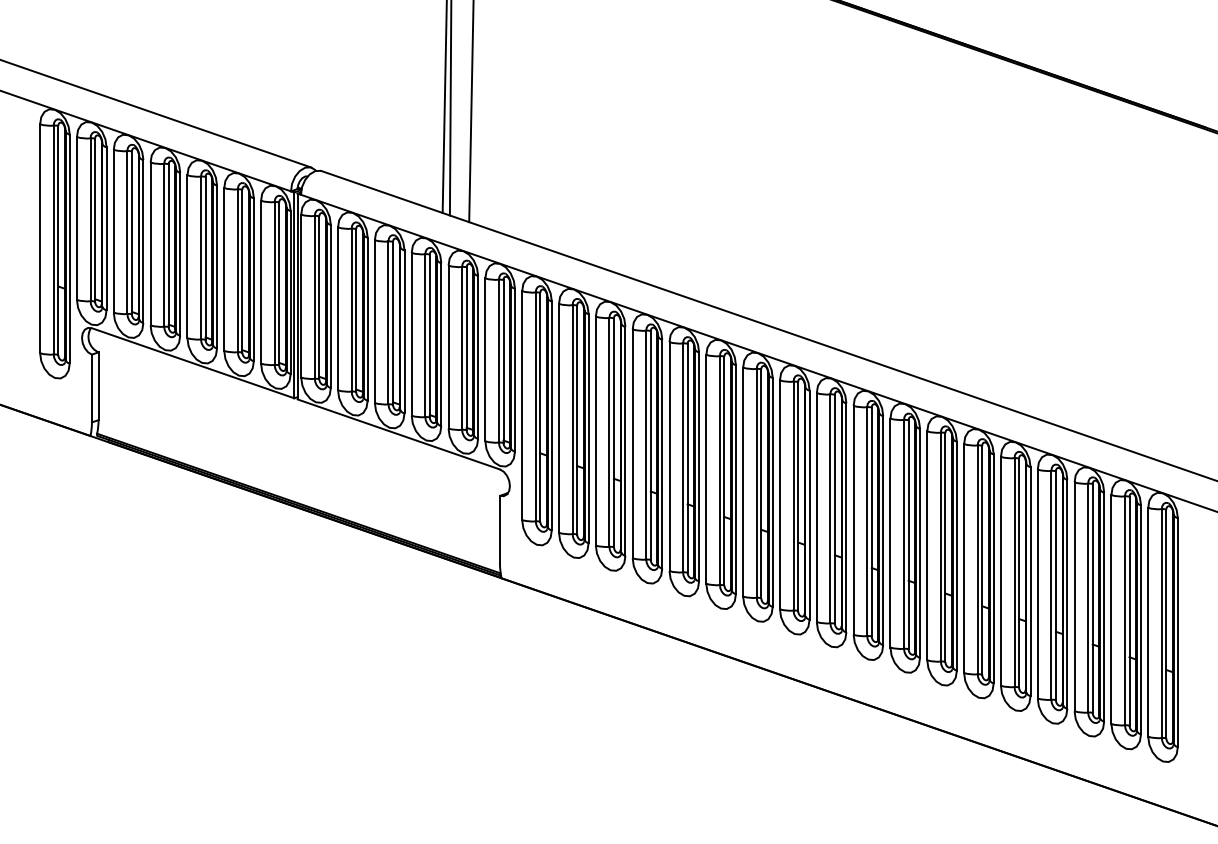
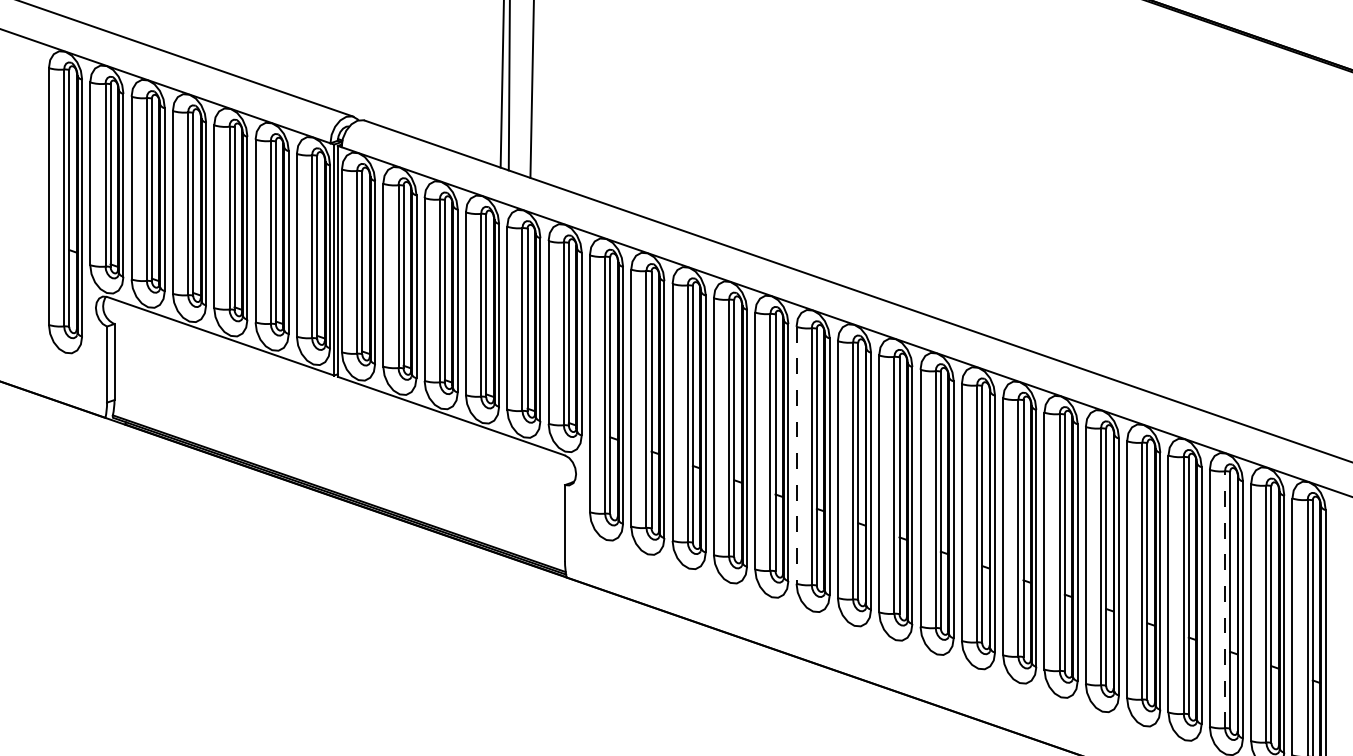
line: (706, 469) -> (796, 455), solid -> dashed
line: (1088, 597) -> (1225, 599), solid -> dashed

